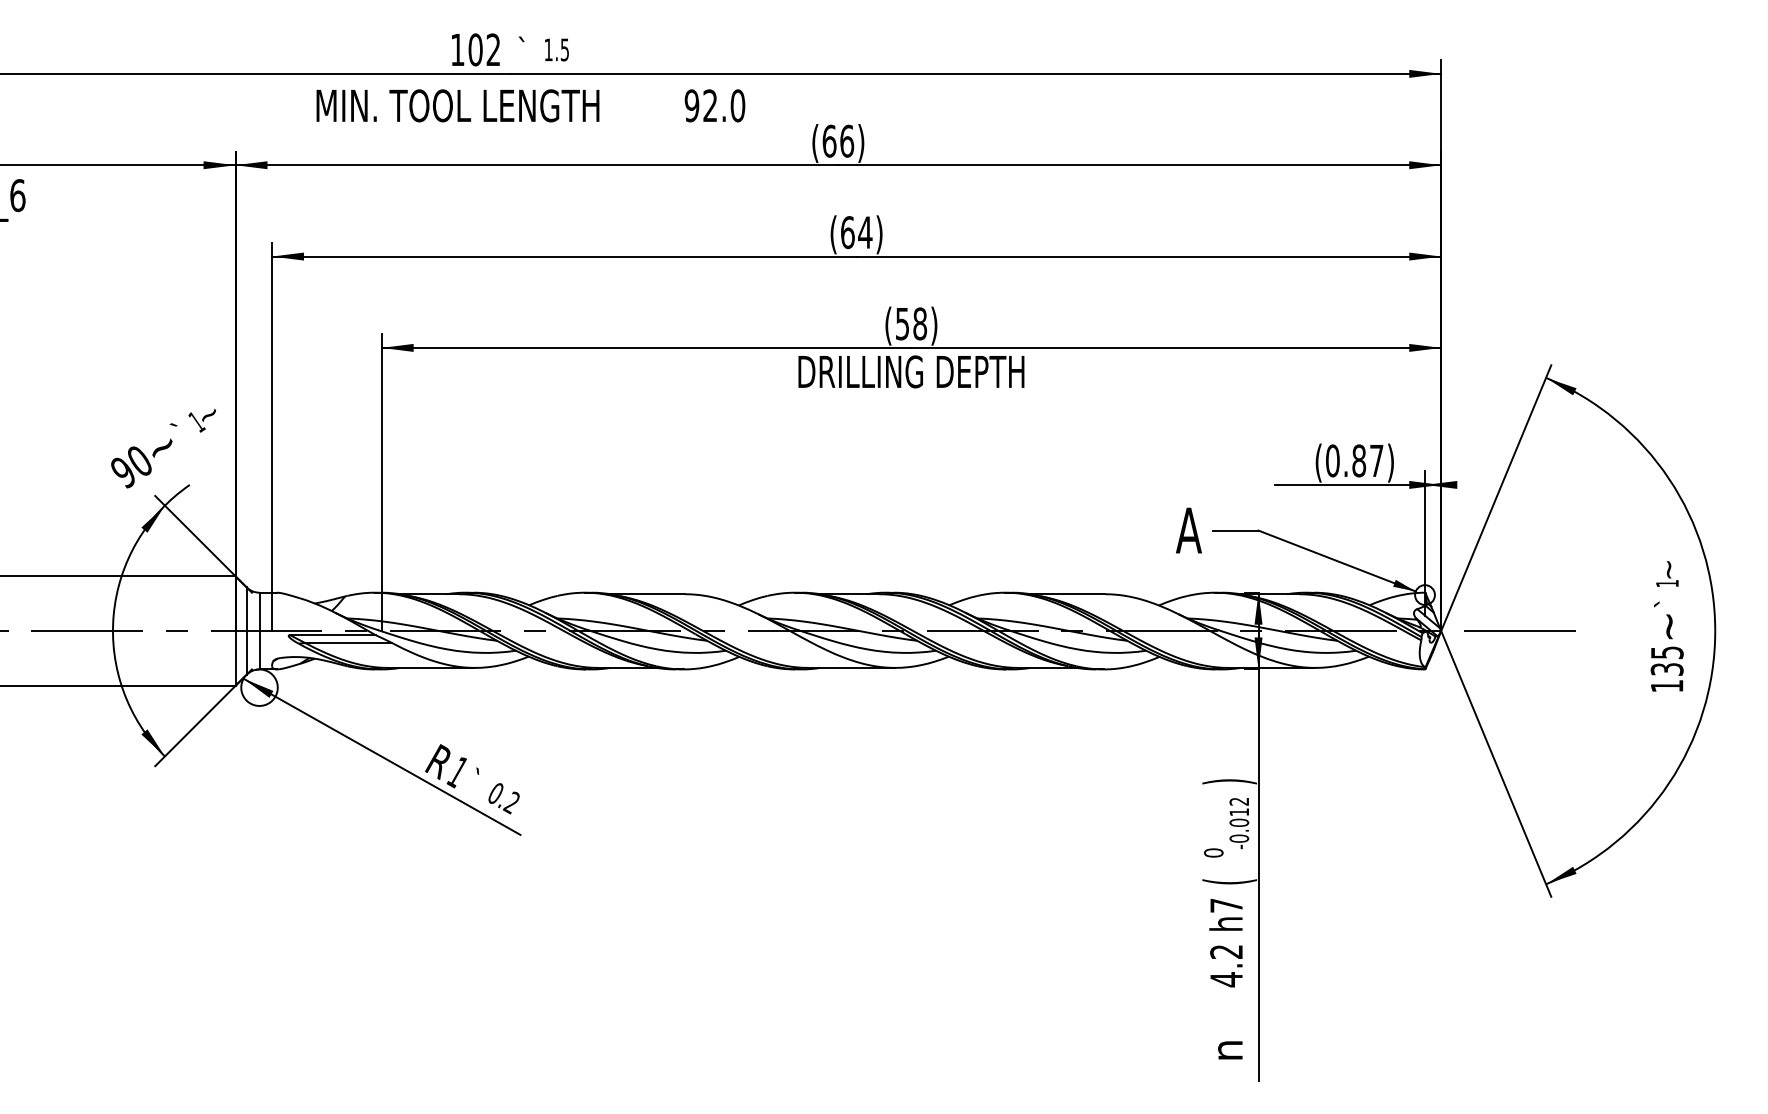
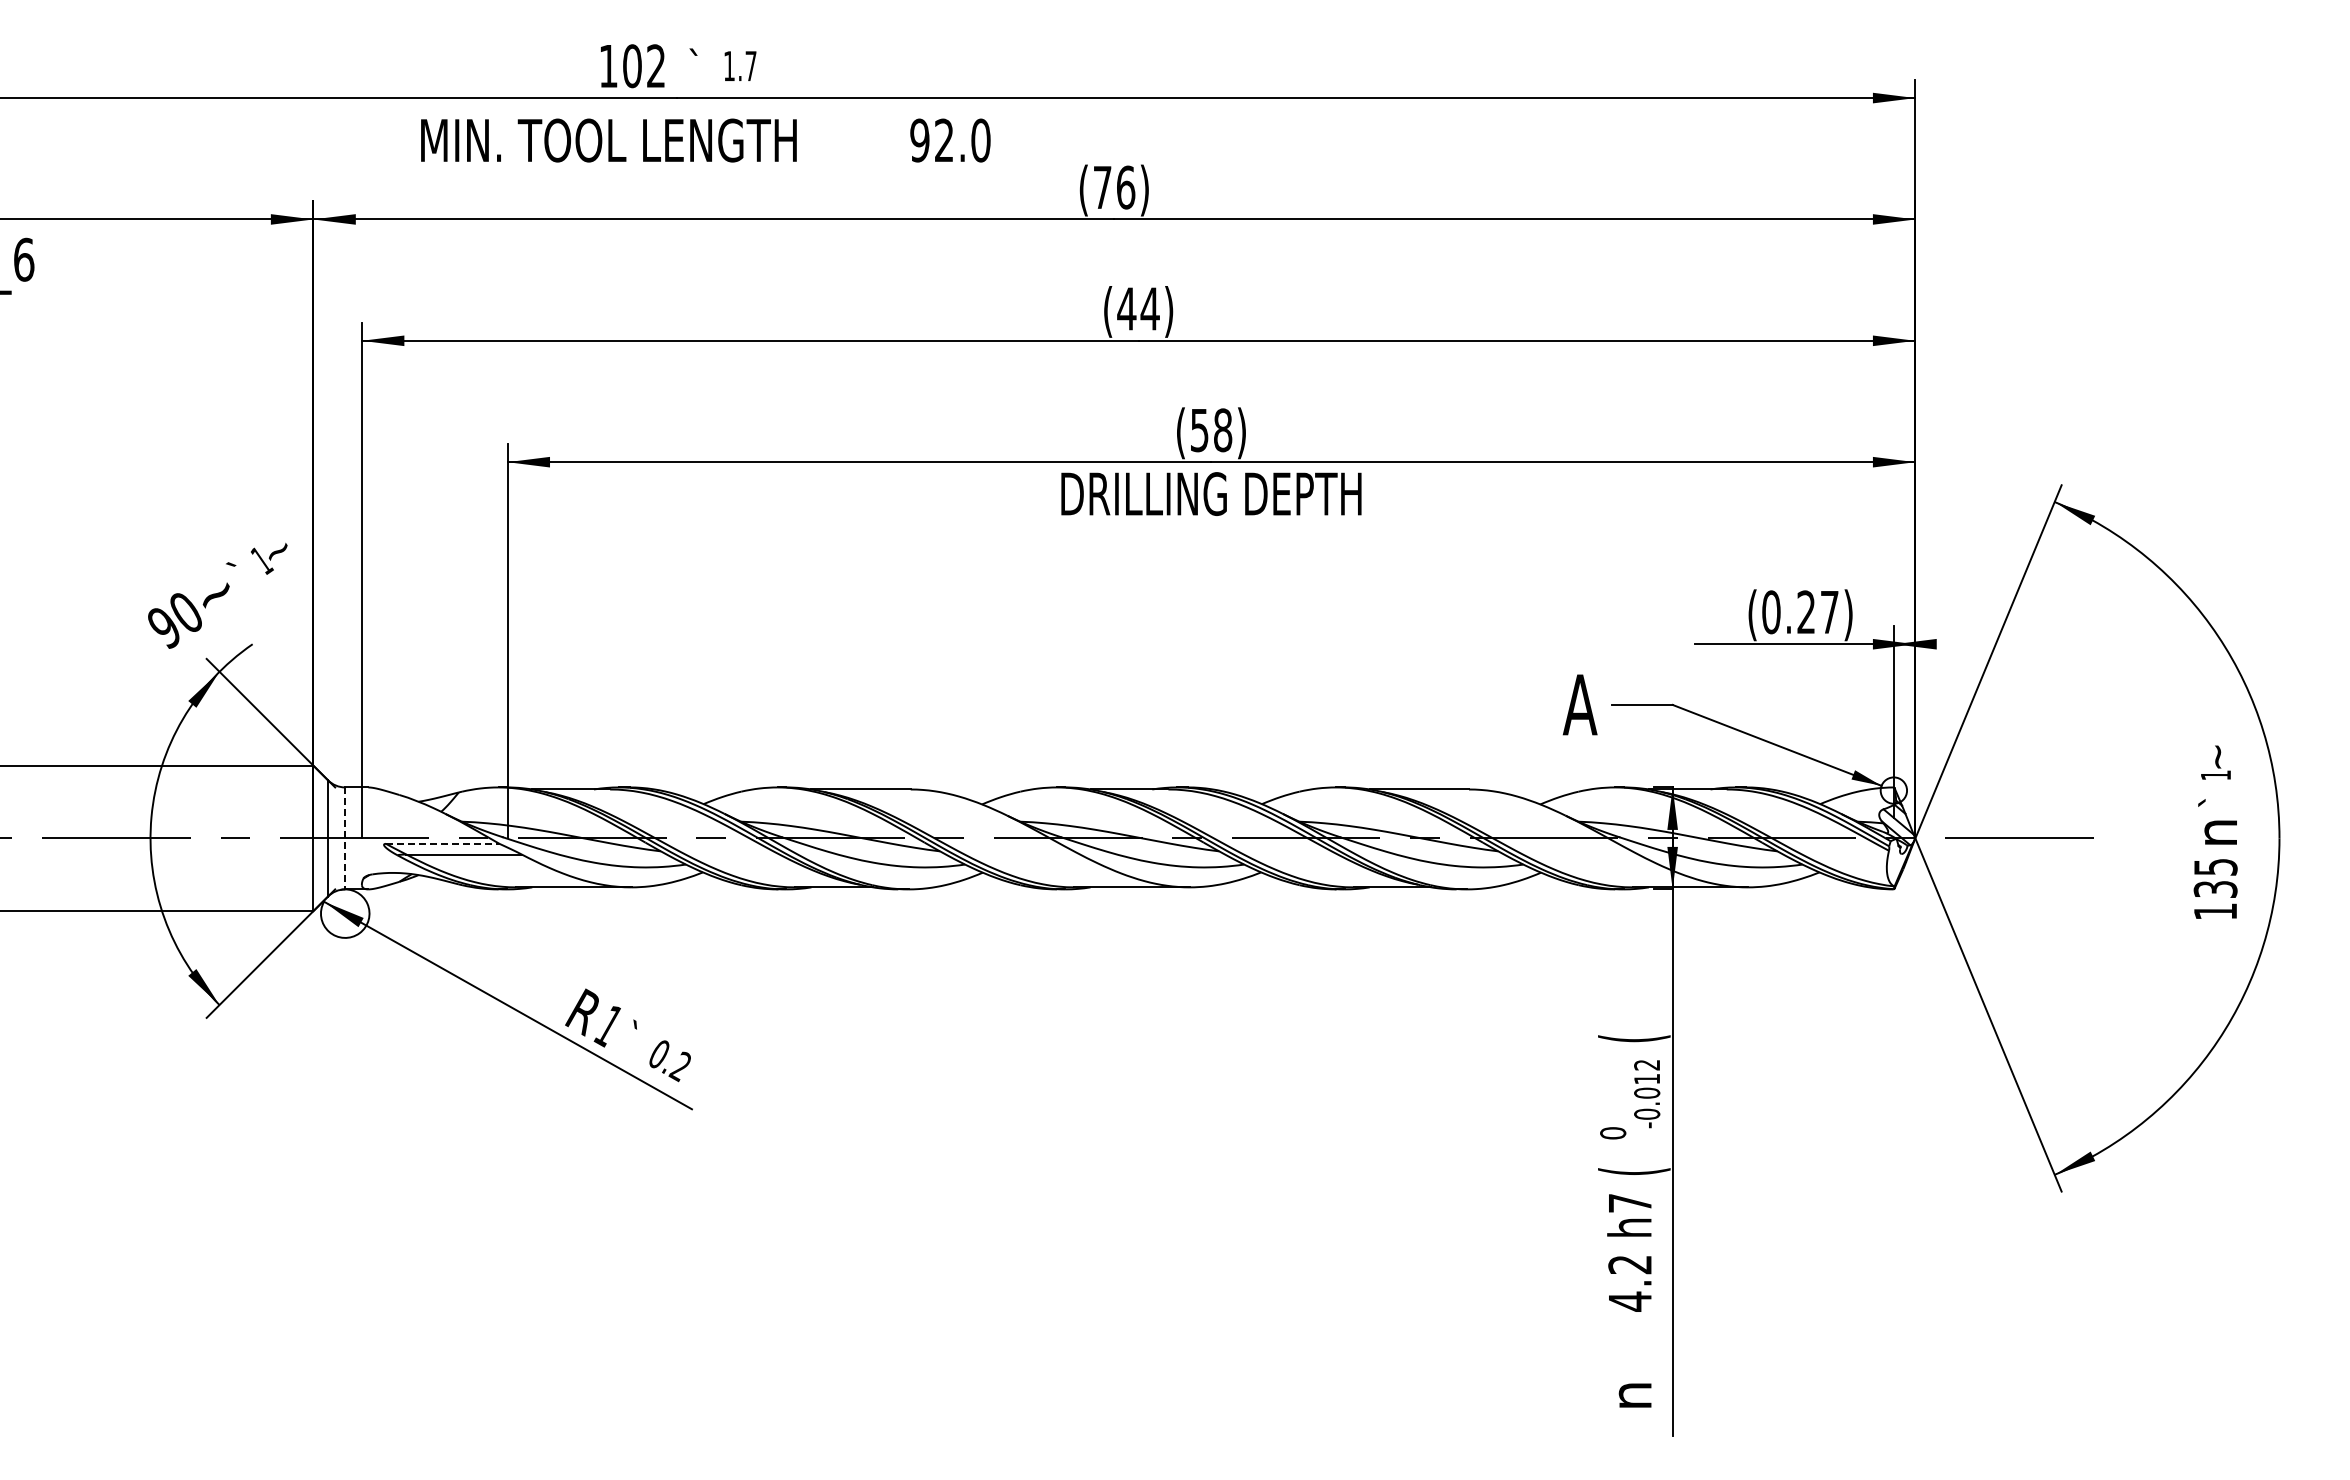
text: (564, 50) -> (750, 66), 1.5 -> 1.7
text: (829, 141) -> (1102, 187), (66) -> (76)
text: (847, 232) -> (1126, 308), (64) -> (44)
text: (1359, 461) -> (1806, 612), (0.87) -> (0.27)
text: (1670, 626) -> (2220, 832), ~ -> n
line: (259, 631) -> (345, 838), solid -> dashed
line: (332, 634) -> (442, 843), solid -> dashed
text: (1229, 781) -> (1634, 1038), ) -> (

